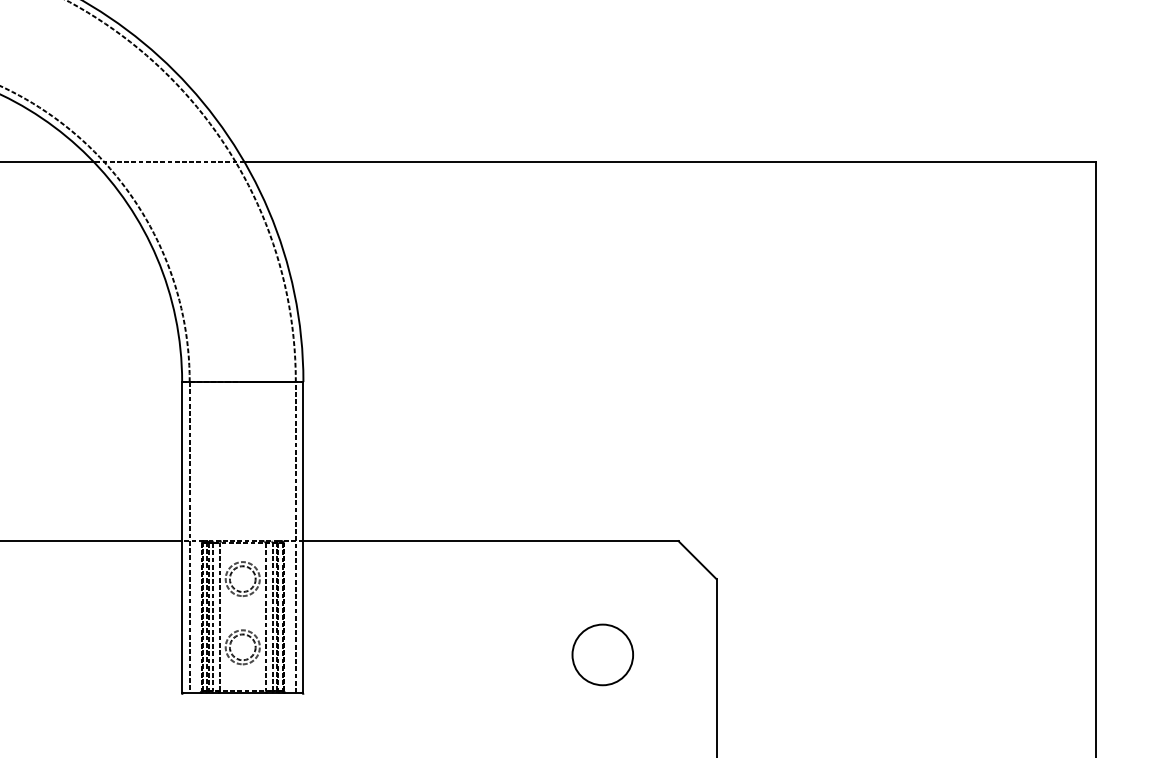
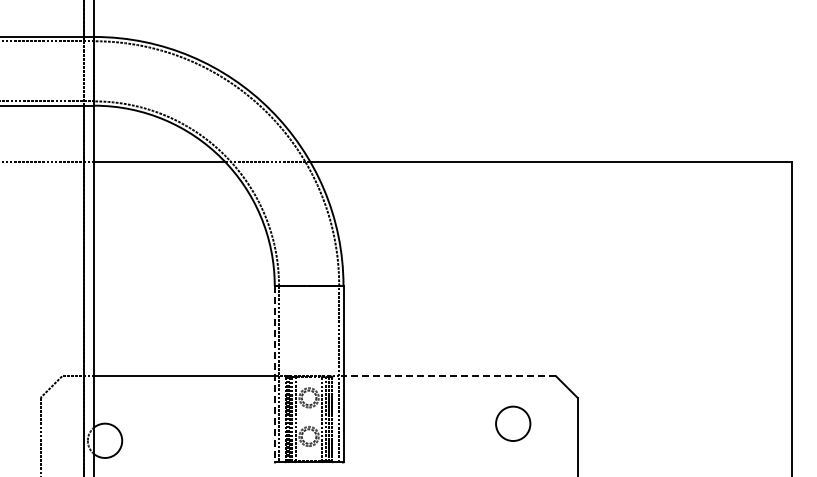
line: (181, 537) -> (274, 374), solid -> dashed
line: (490, 541) -> (449, 376), solid -> dashed
circle: (603, 654) -> (513, 423), moved

